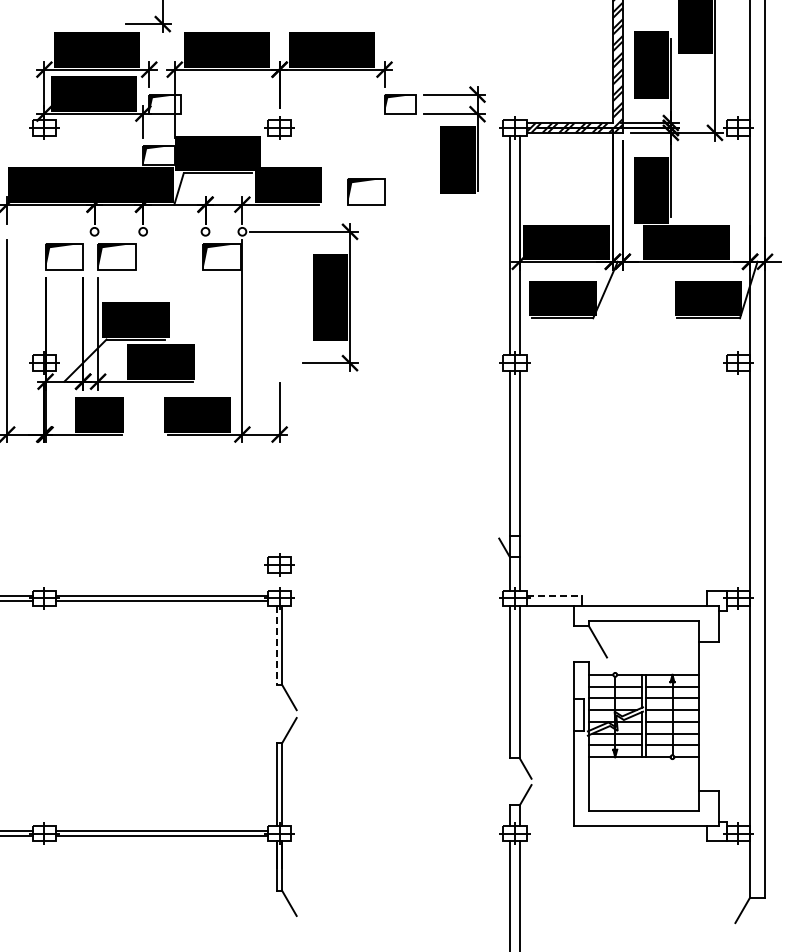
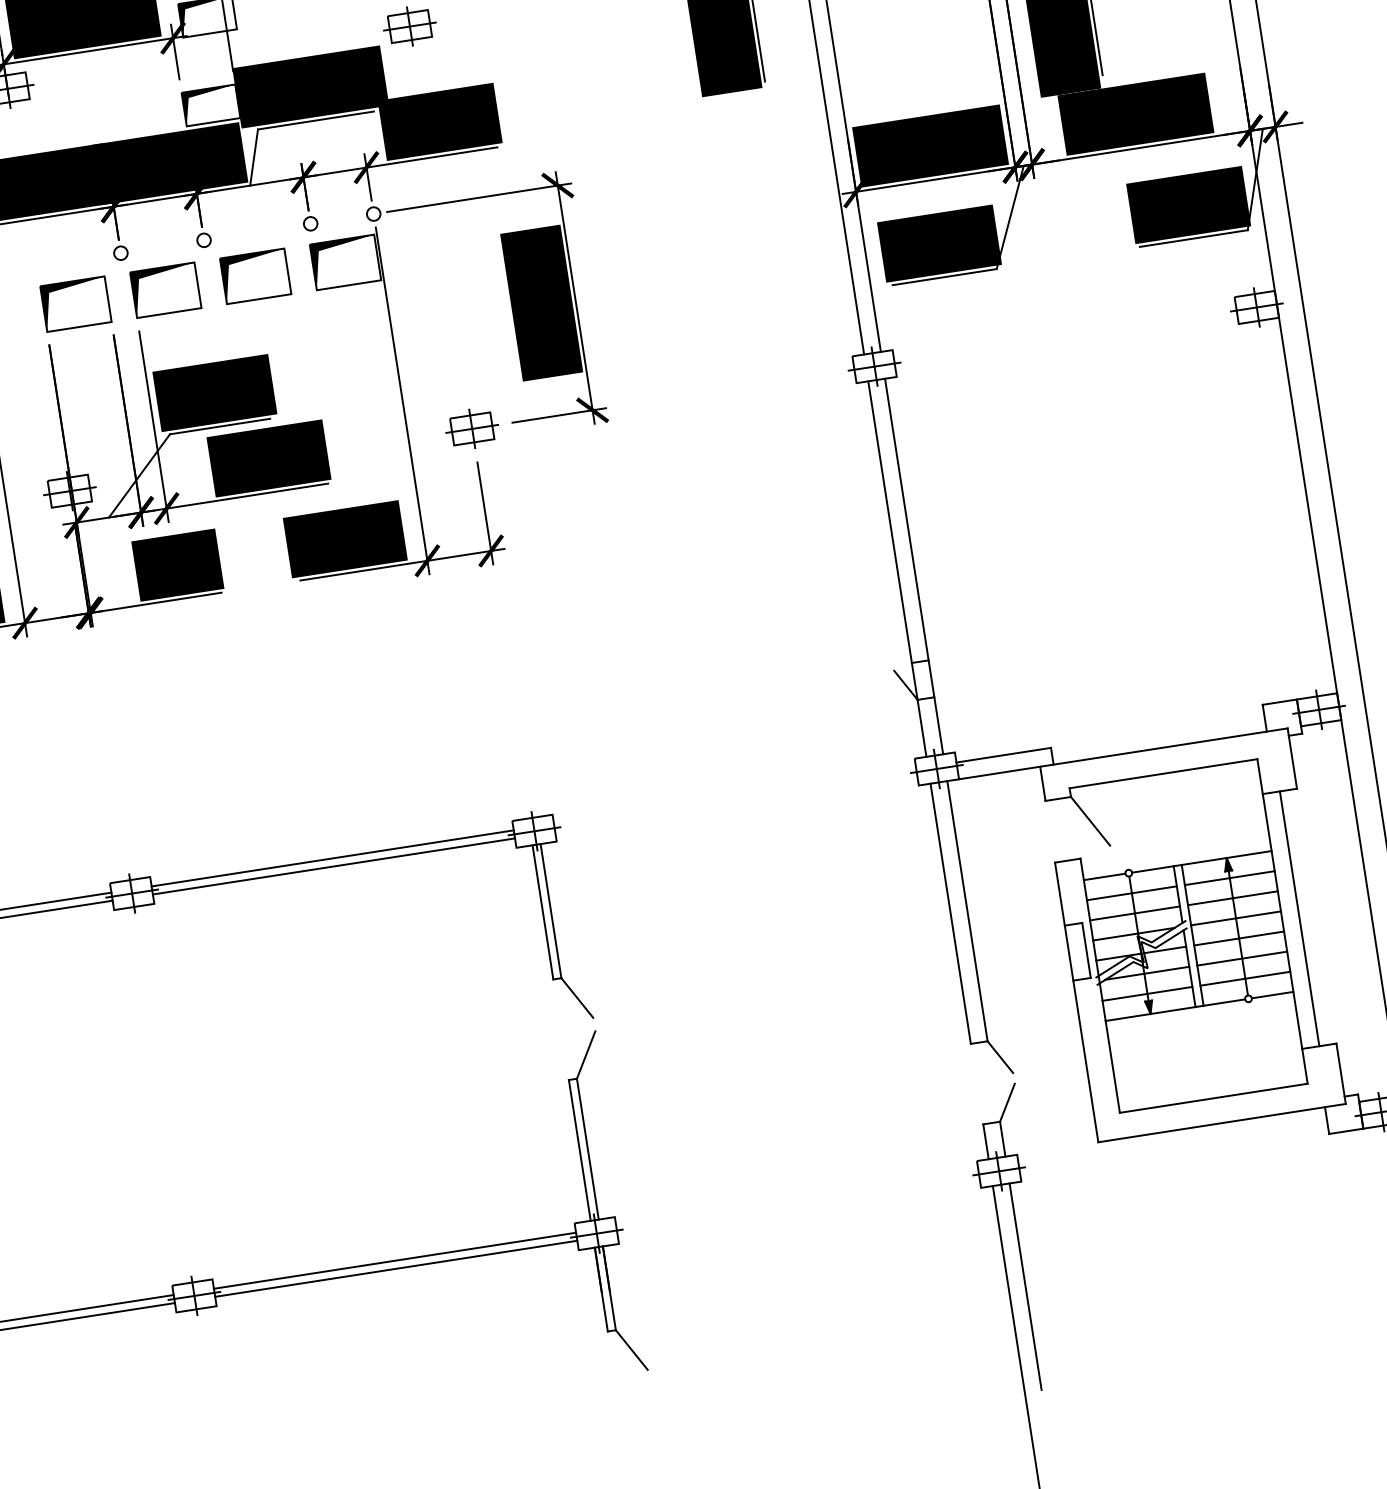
part: (366, 191) -> (255, 275), moved
part: (279, 564) -> (471, 427), moved
line: (554, 596) -> (1004, 755), dashed -> solid
line: (277, 645) -> (543, 912), dashed -> solid
line: (708, 715) -> (1299, 917), added

